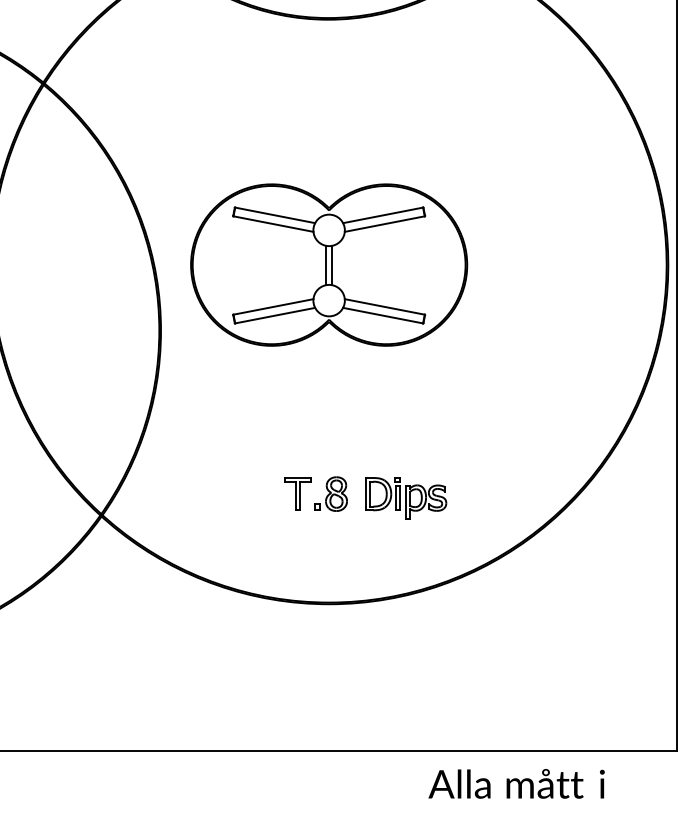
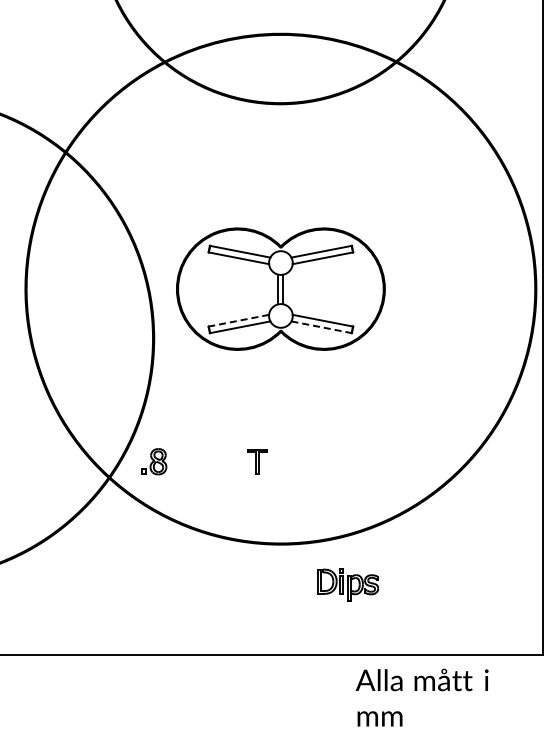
line: (274, 306) -> (239, 320), solid -> dashed
line: (383, 315) -> (321, 327), solid -> dashed
part: (331, 493) -> (154, 461), moved
part: (406, 497) -> (348, 584), moved

